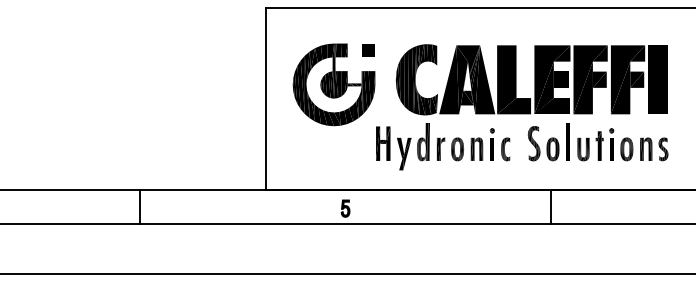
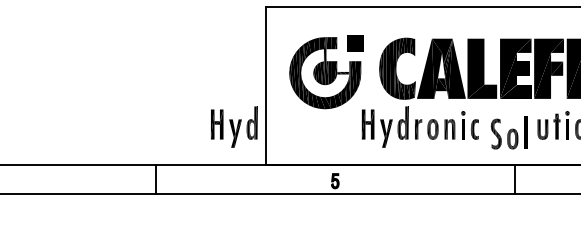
part: (368, 50) -> (355, 43), size x1.4
part: (548, 142) -> (508, 133), moved
part: (229, 146) -> (233, 126), added

